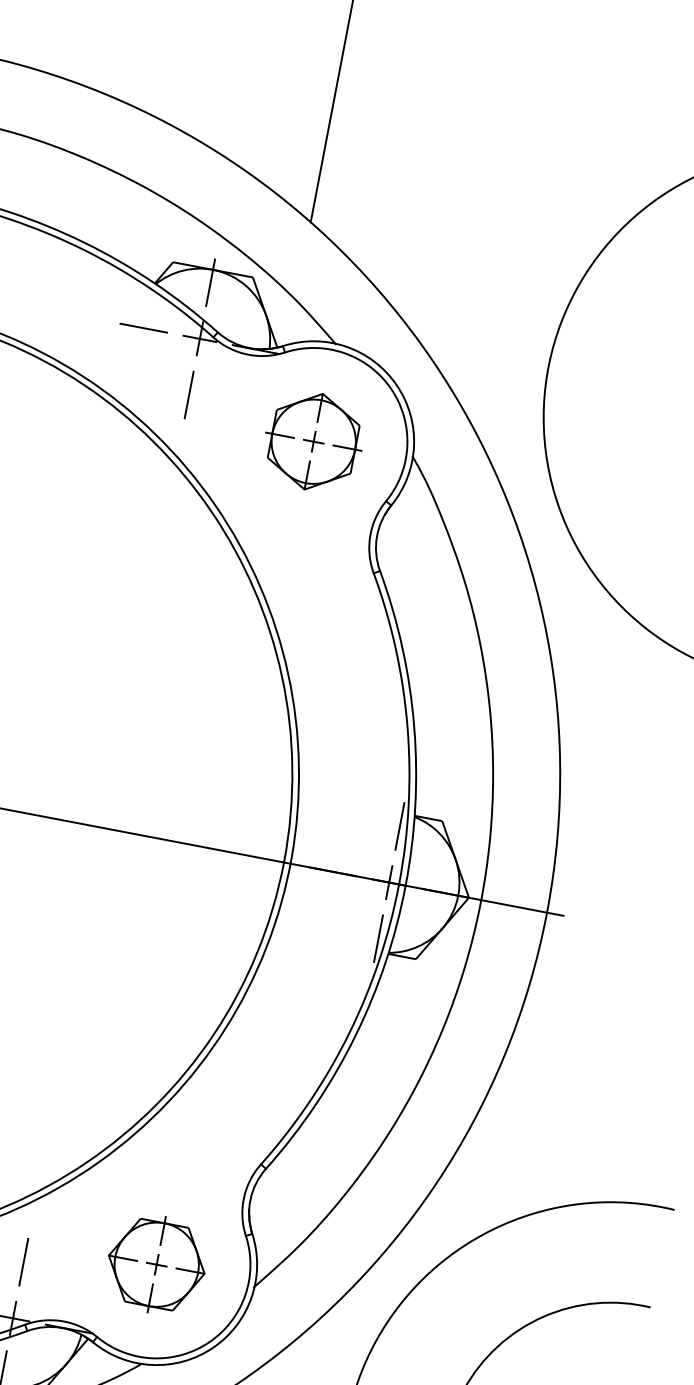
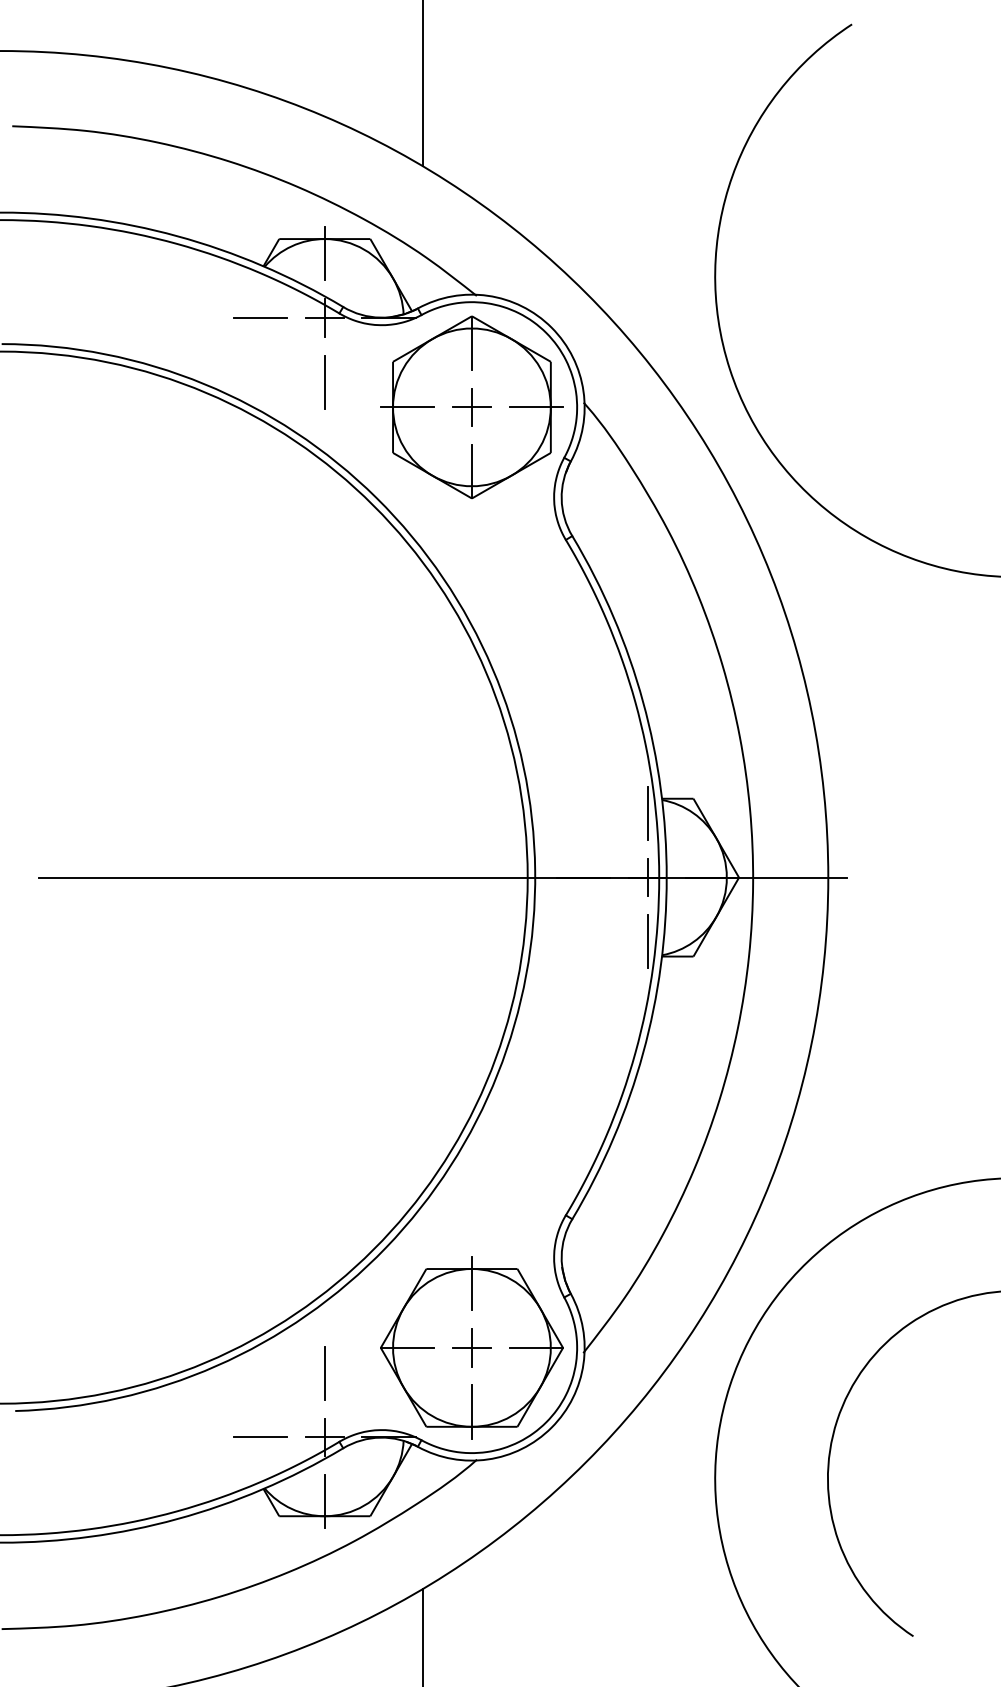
part: (313, 441) -> (471, 407), size x1.67
part: (156, 1264) -> (471, 1347), size x1.67

